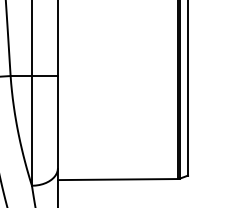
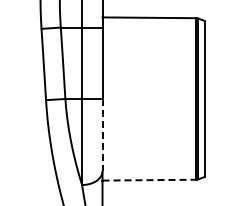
line: (57, 122) -> (102, 135), solid -> dashed
line: (117, 179) -> (149, 180), solid -> dashed

